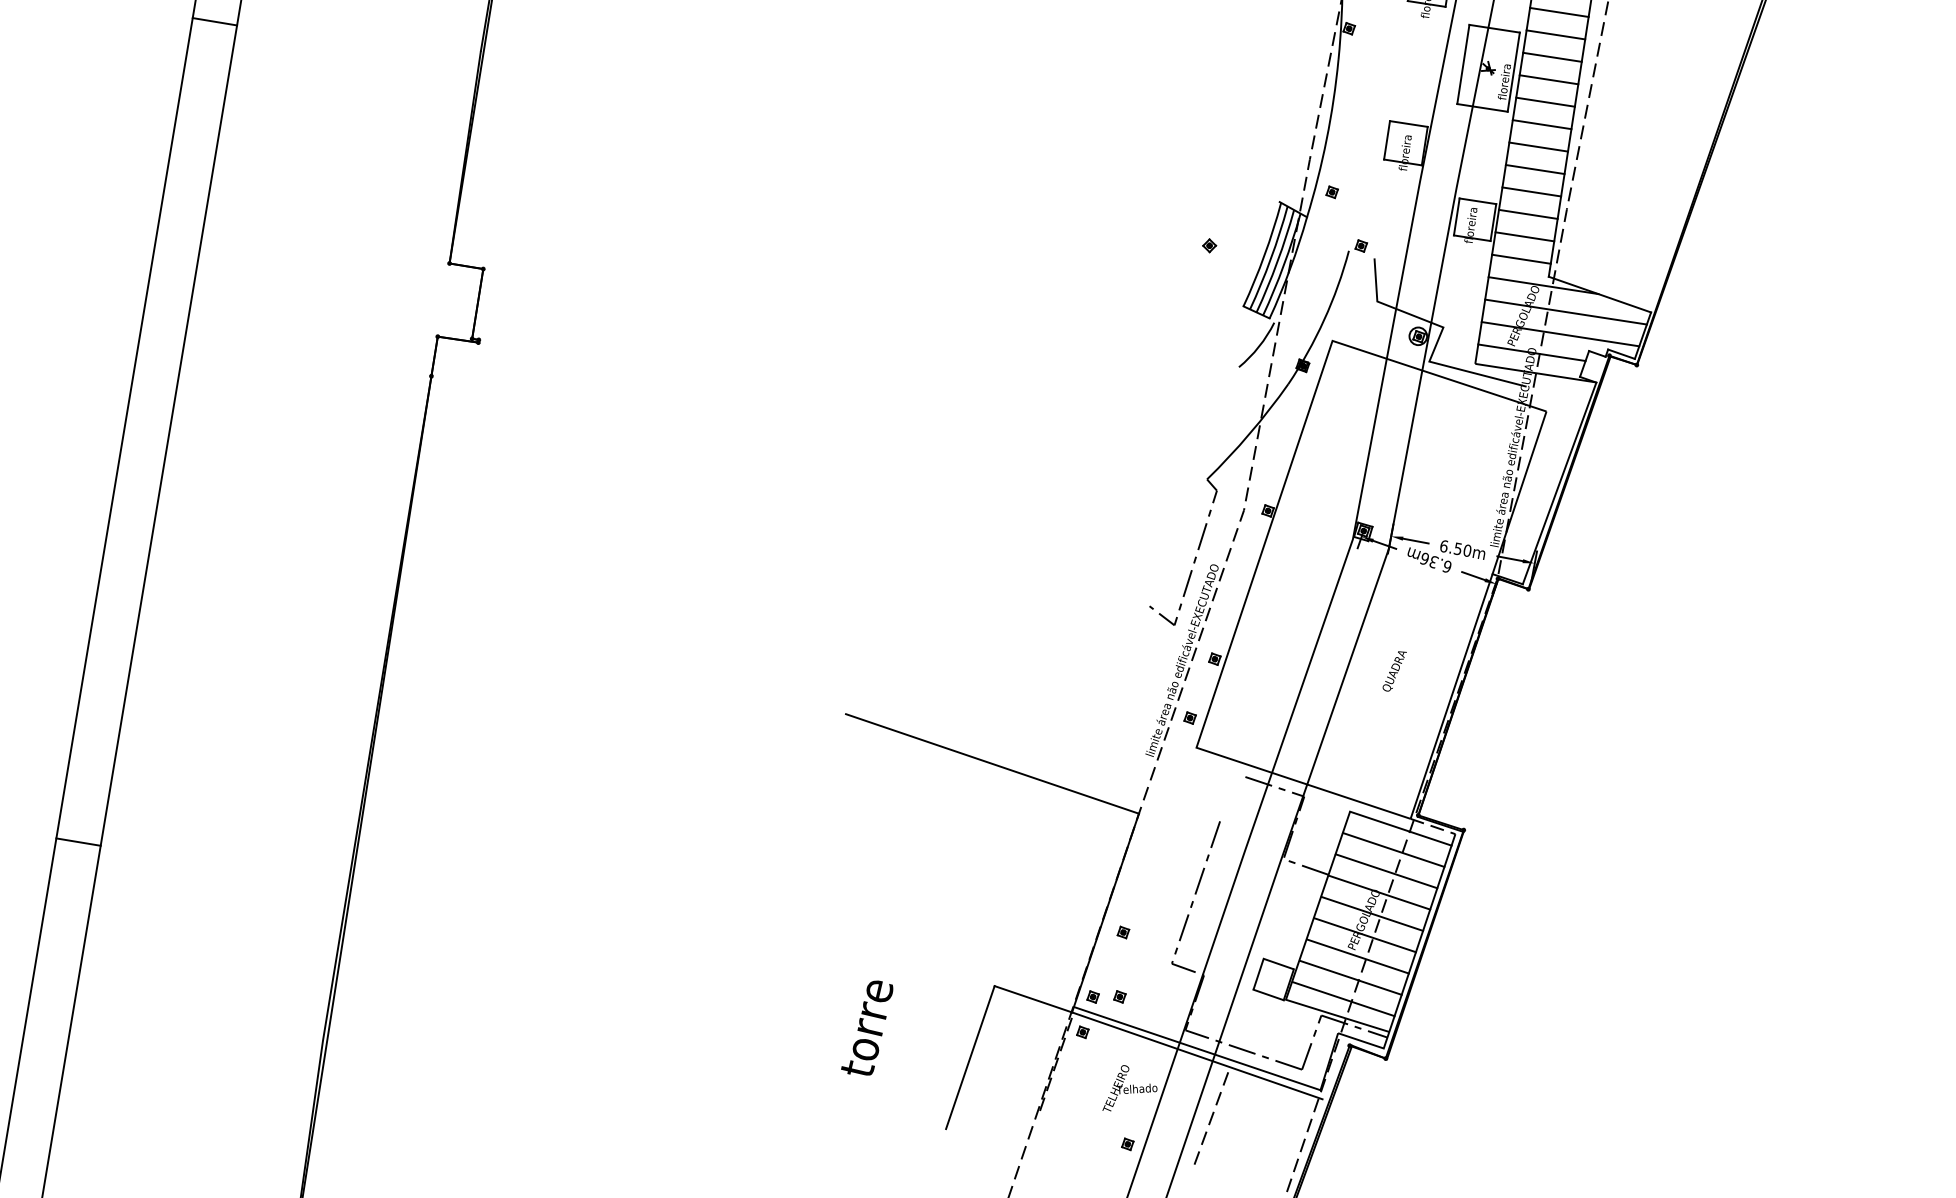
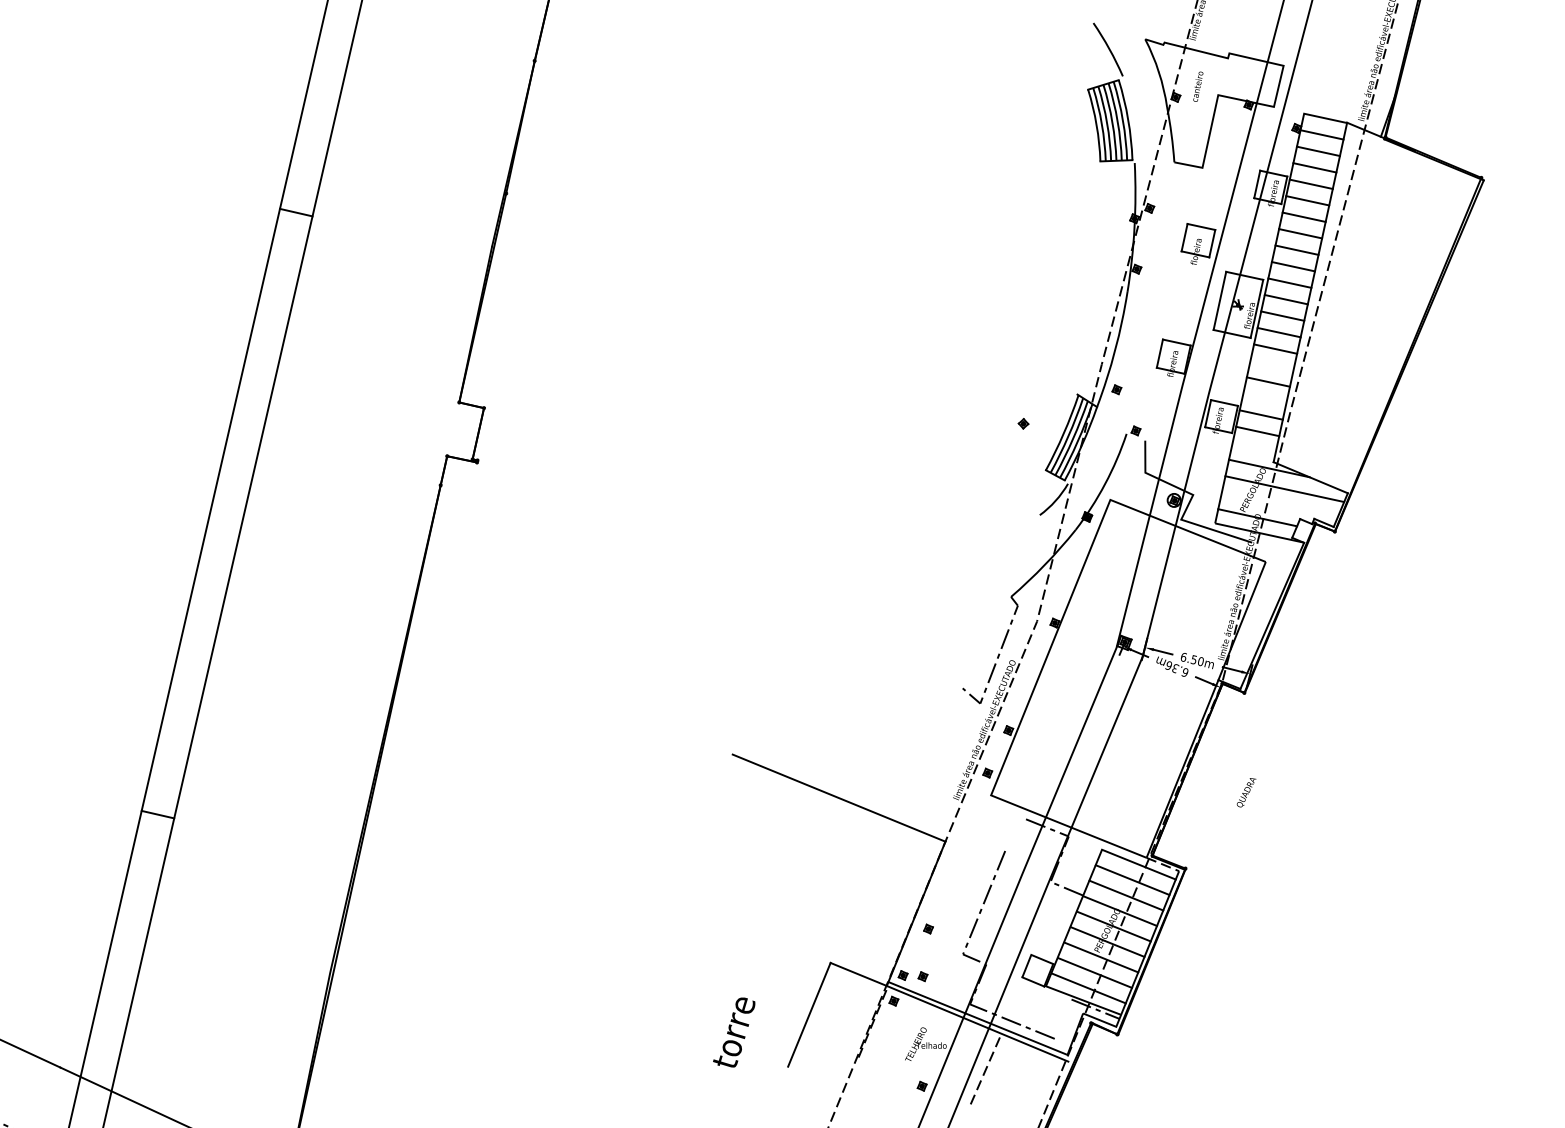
line: (1537, 147) -> (1271, 365), removed
line: (1531, 191) -> (1264, 398), removed
line: (1520, 258) -> (1253, 447), removed
line: (1560, 333) -> (1279, 504), removed
text: (1394, 671) -> (1246, 792), moved
text: (867, 1028) -> (734, 1032), moved
line: (1310, 1041) -> (1062, 1018), removed

